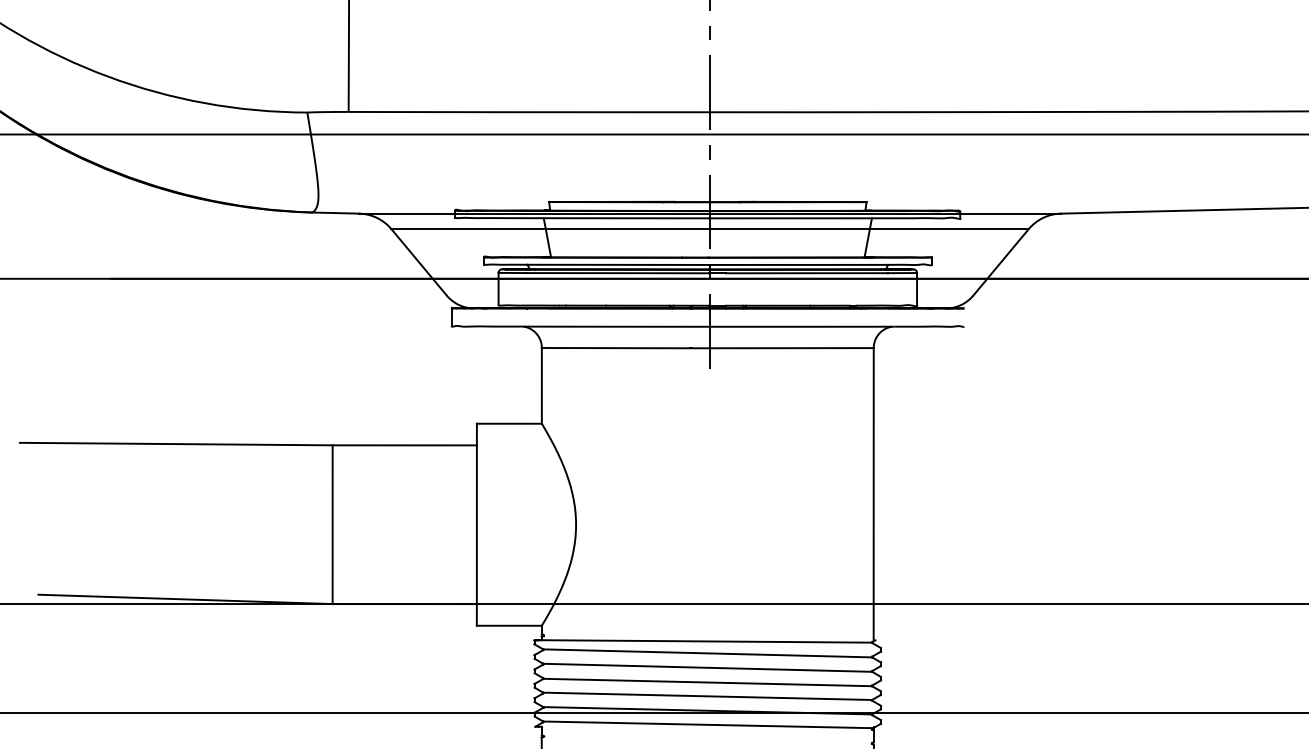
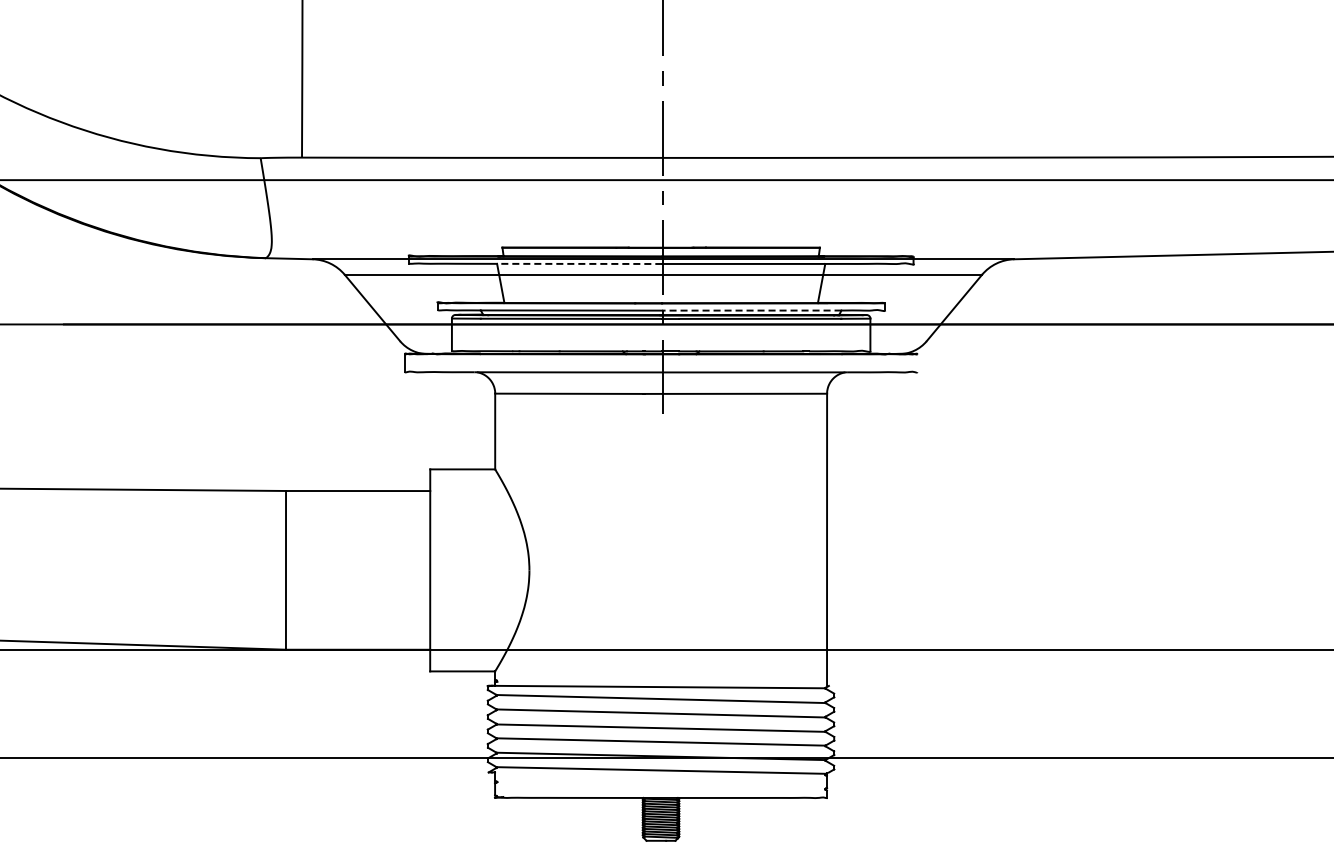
line: (626, 217) -> (579, 263), solid -> dashed
line: (798, 264) -> (751, 310), solid -> dashed

